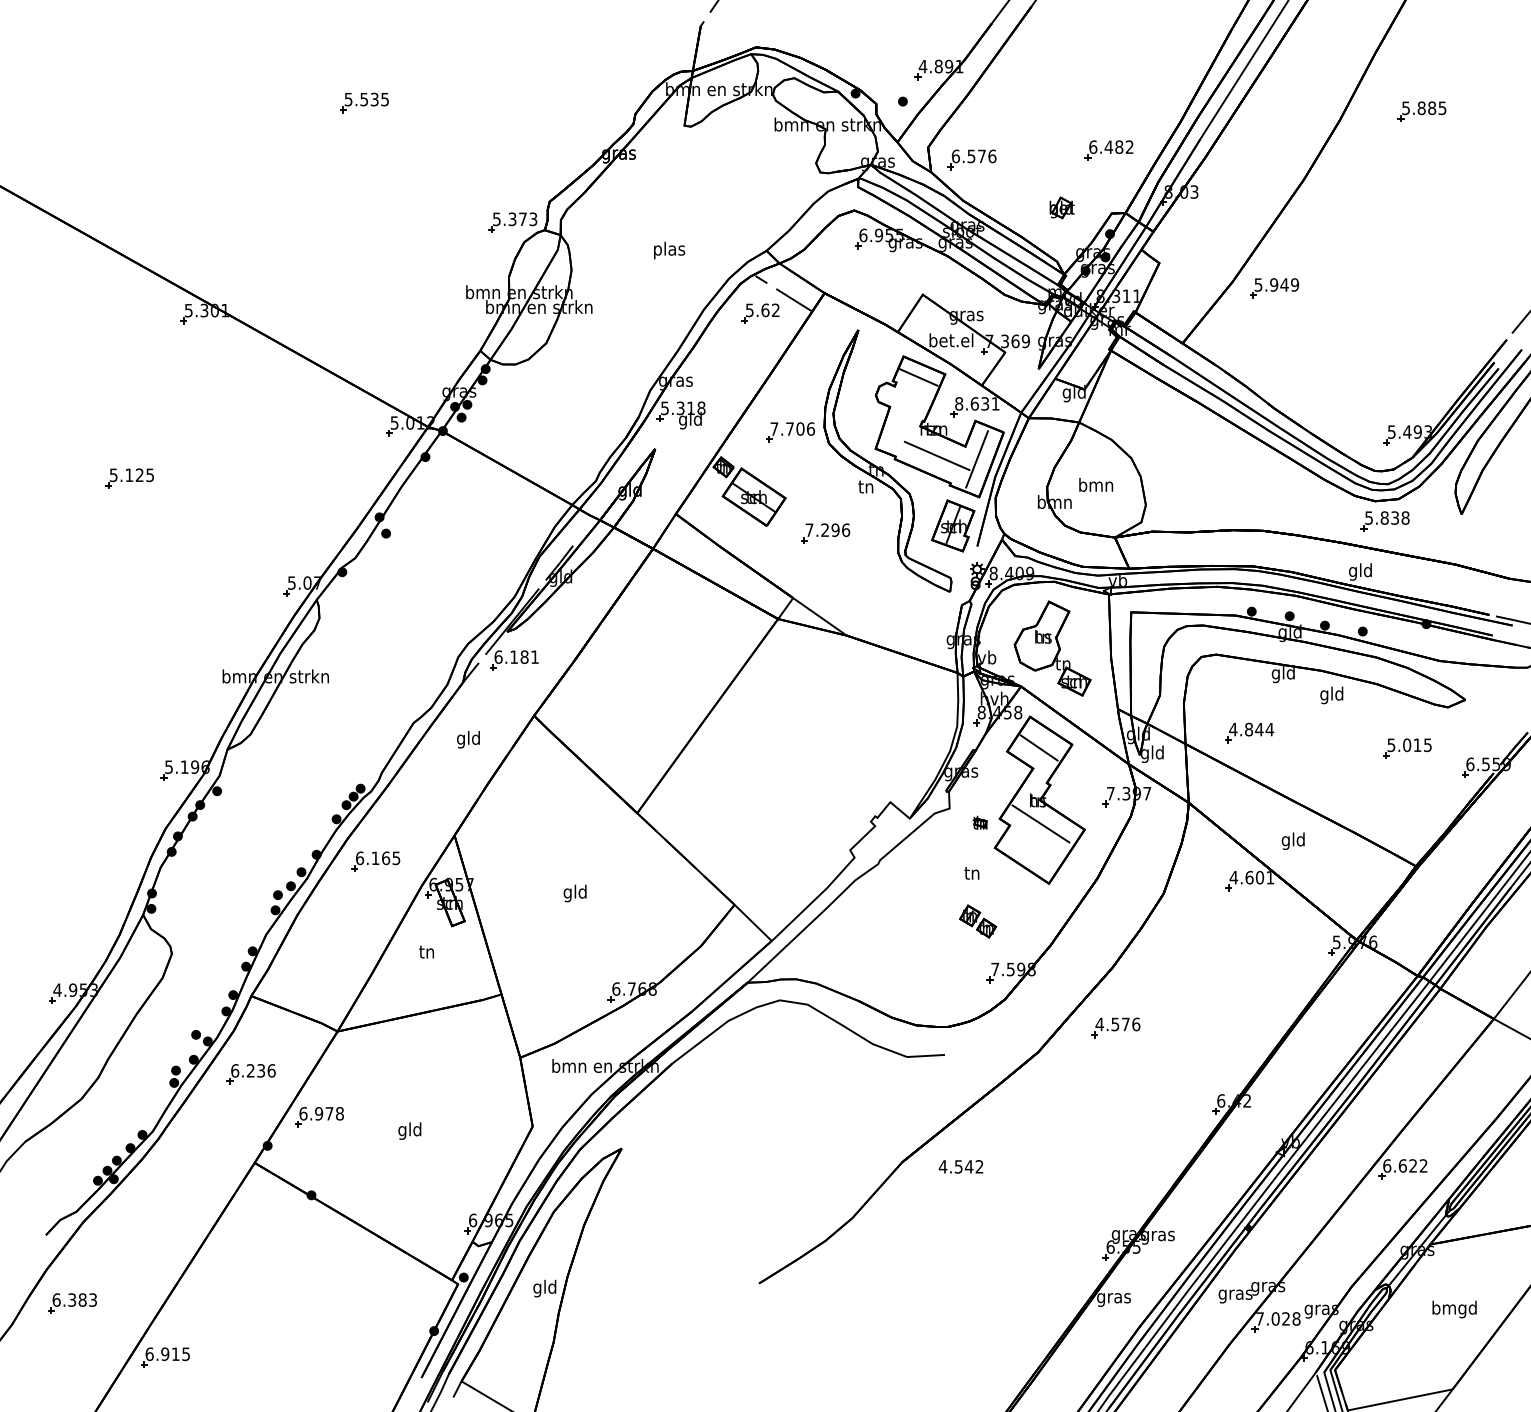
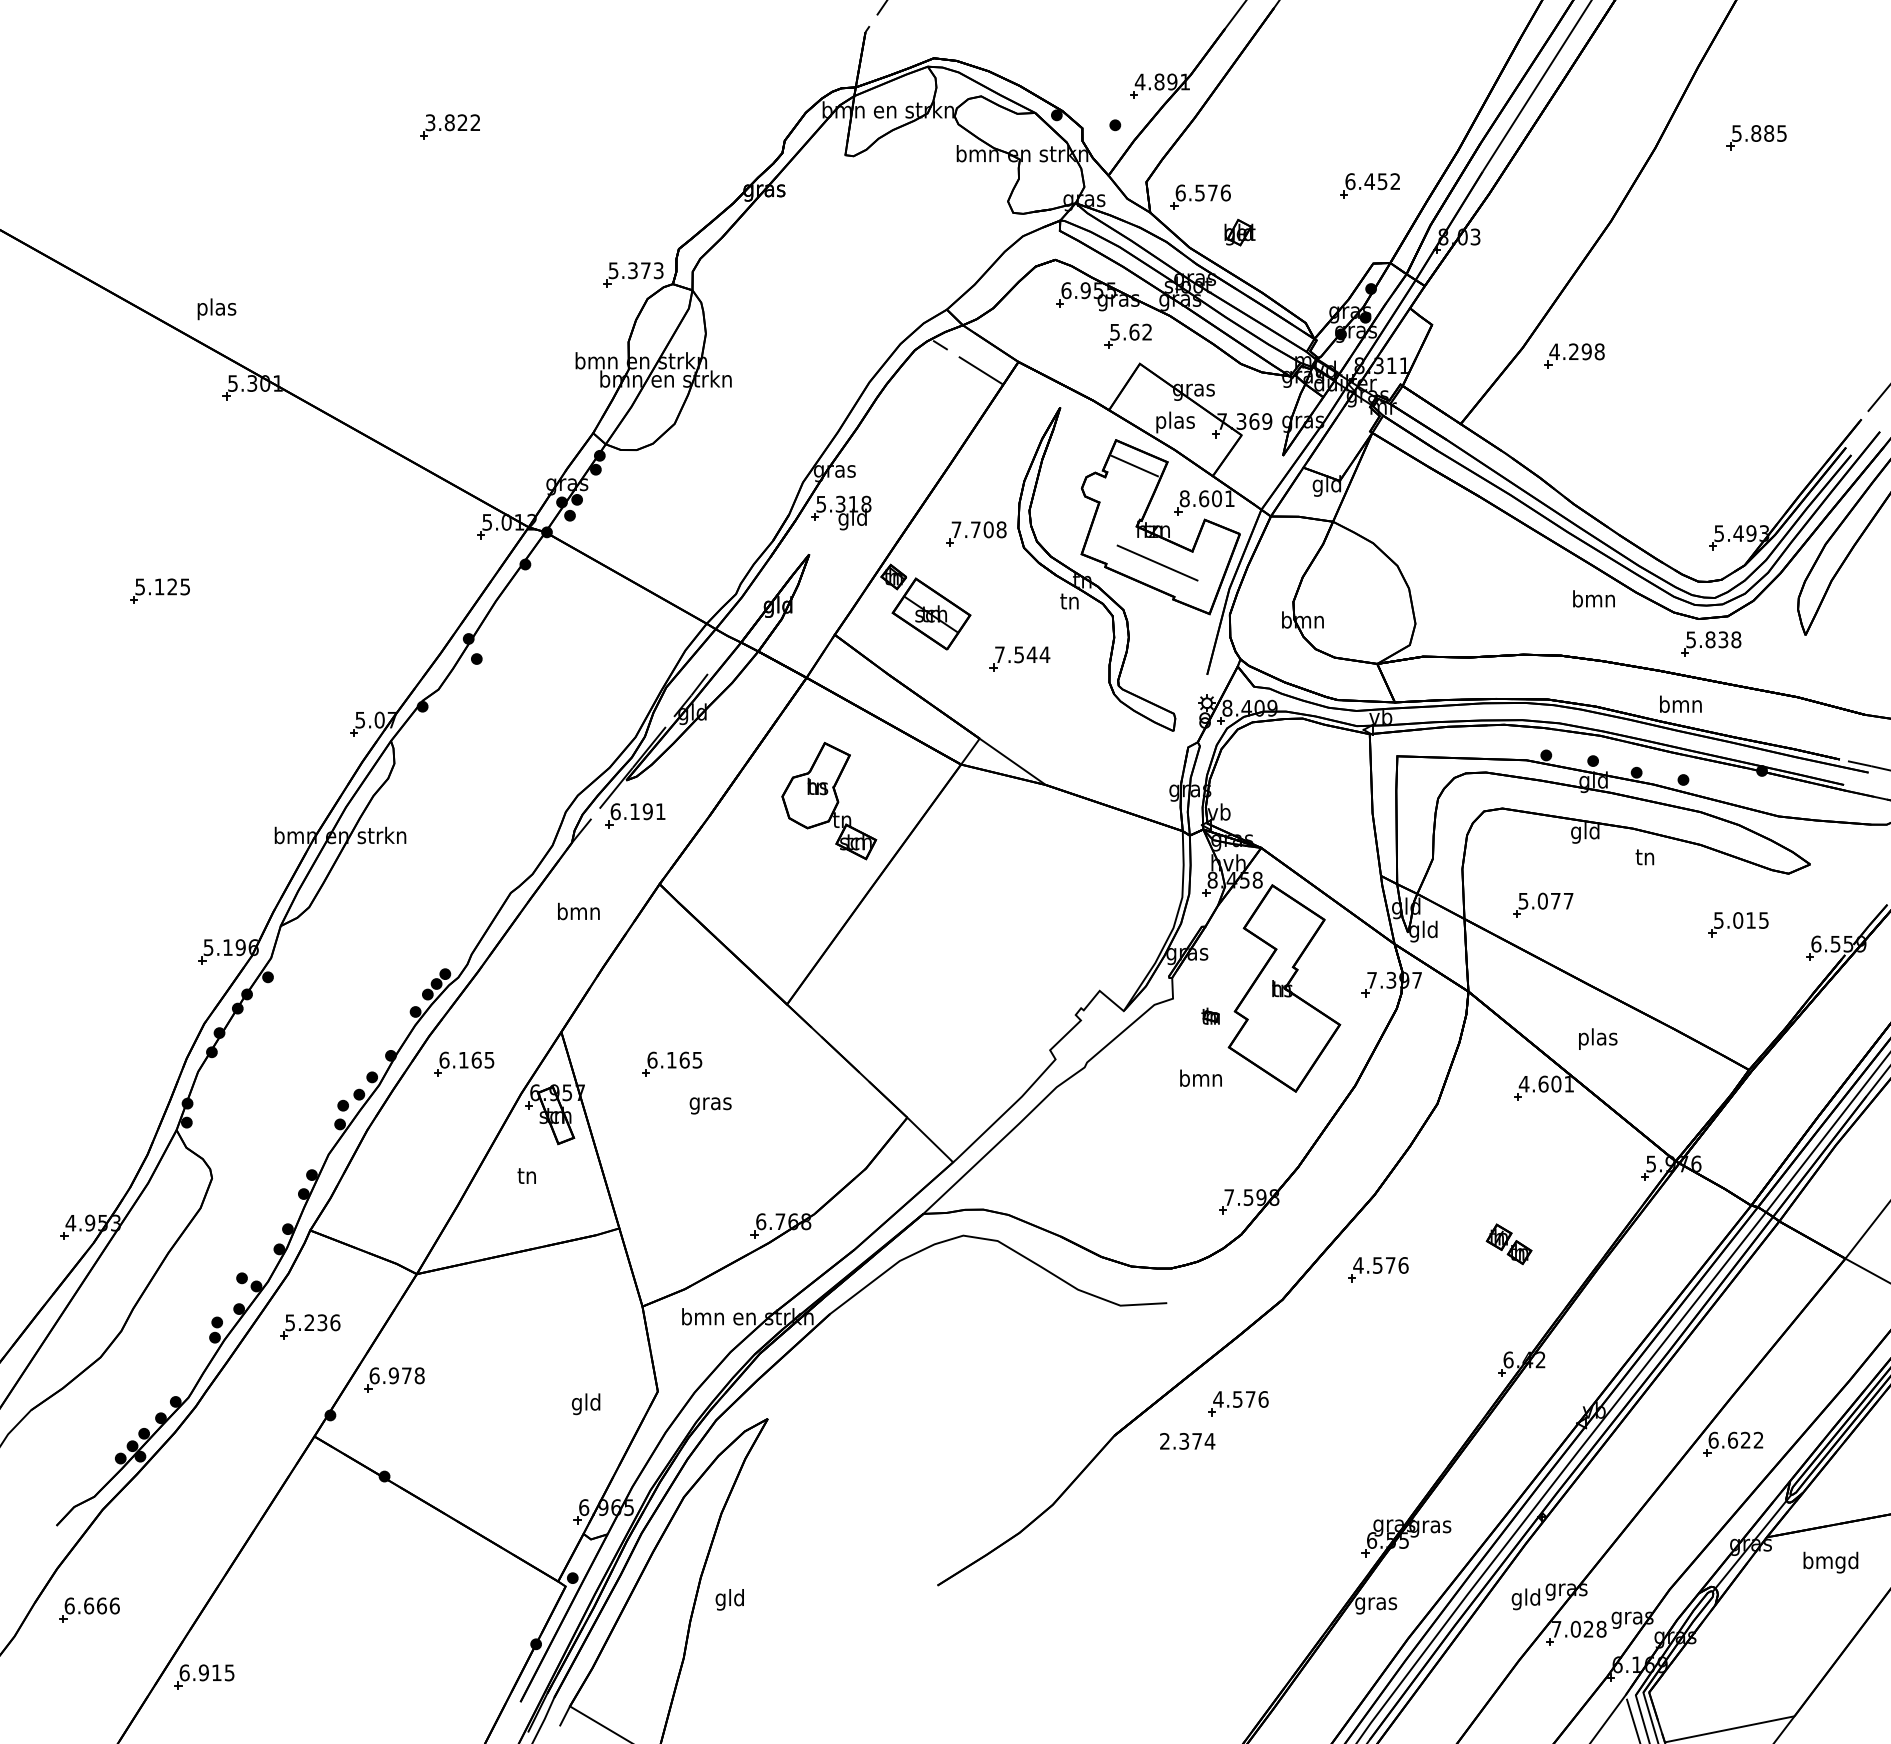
text: (367, 99) -> (453, 122), 5.535 -> 3.822
text: (1119, 147) -> (1382, 181), 6.482 -> 6.452
part: (1061, 207) -> (1239, 232), moved
text: (669, 250) -> (216, 309), moved
text: (1276, 284) -> (1576, 351), 5.949 -> 4.298
part: (759, 313) -> (1127, 335), moved
text: (951, 342) -> (1175, 422), bet.el -> plas
text: (985, 403) -> (1217, 498), 8.631 -> 8.601
text: (810, 428) -> (1001, 529), 7.706 -> 7.708
line: (976, 459) -> (1206, 567), removed
text: (1095, 484) -> (1593, 598), moved
part: (953, 525) -> (1177, 649), removed
text: (835, 529) -> (1032, 654), 7.296 -> 7.544
text: (1360, 572) -> (1680, 706), gld -> bmn
part: (1052, 648) -> (829, 801), moved
text: (524, 657) -> (647, 811), 6.181 -> 6.191
text: (1332, 695) -> (1645, 858), gld -> tn
text: (1251, 729) -> (1545, 901), 4.844 -> 5.077
text: (468, 739) -> (578, 913), gld -> bmn
line: (1039, 747) -> (1283, 923), removed
line: (1040, 823) -> (1285, 1017), removed
text: (1294, 840) -> (1598, 1038), gld -> plas
part: (544, 861) -> (672, 1063), added
text: (971, 872) -> (1200, 1077), tn -> bmn
text: (575, 893) -> (710, 1103), gld -> gras
part: (977, 920) -> (1508, 1243), moved
text: (235, 1070) -> (290, 1322), 6.236 -> 5.236
text: (410, 1131) -> (586, 1404), moved
part: (1002, 1136) -> (1238, 1403), added
text: (961, 1166) -> (1187, 1441), 4.542 -> 2.374
text: (544, 1288) -> (729, 1599), moved
text: (1235, 1294) -> (1526, 1599), gras -> gld
text: (82, 1299) -> (101, 1605), 6.383 -> 6.666
text: (1454, 1309) -> (1830, 1562), moved

